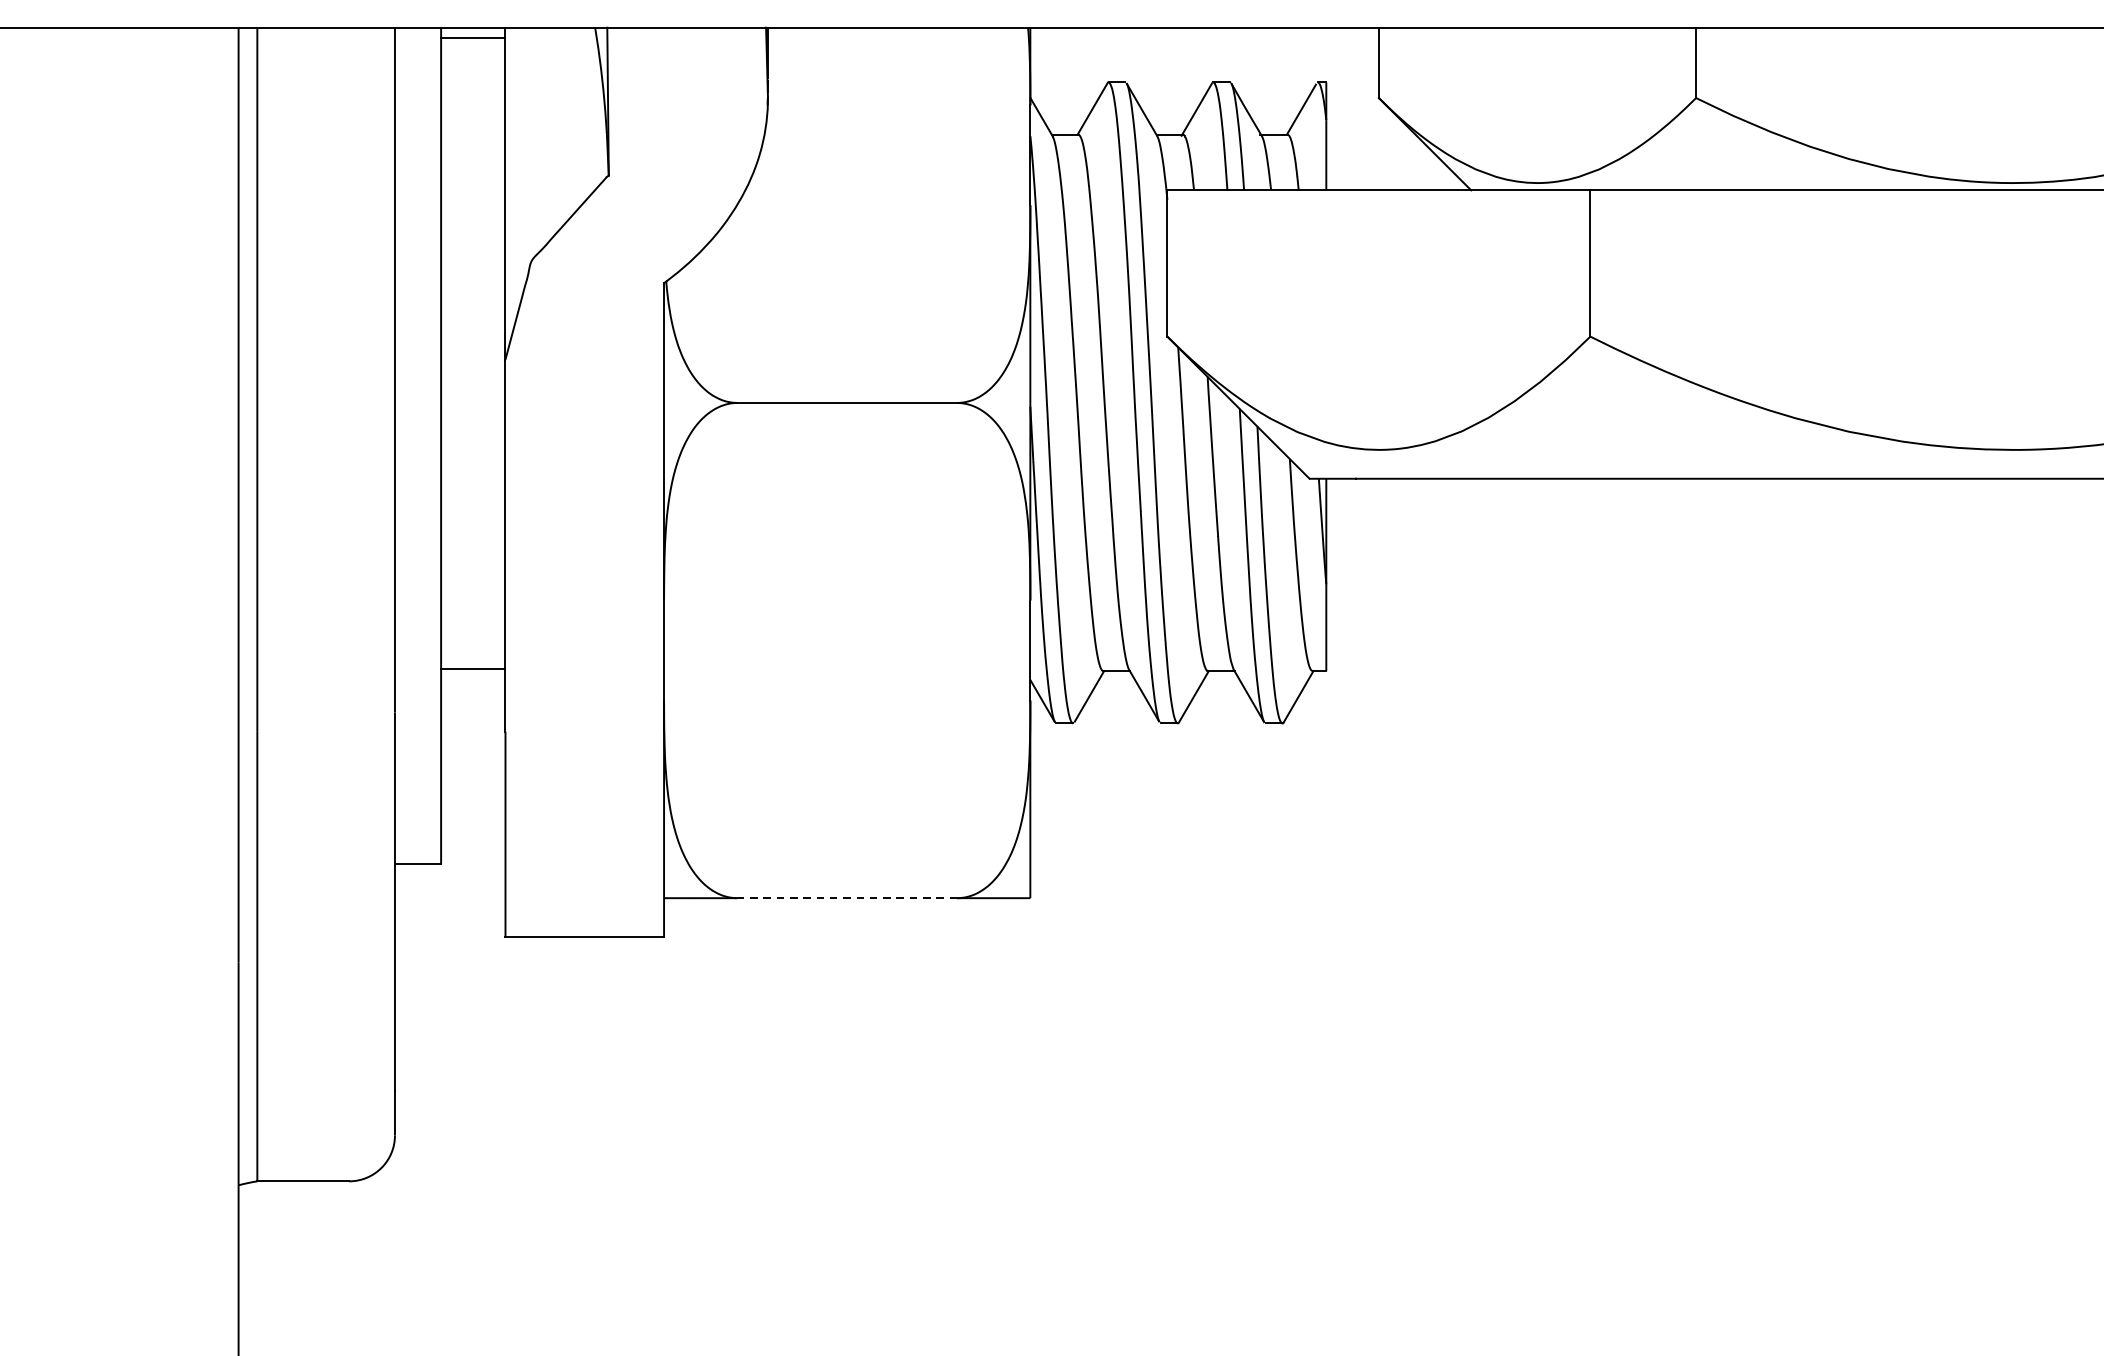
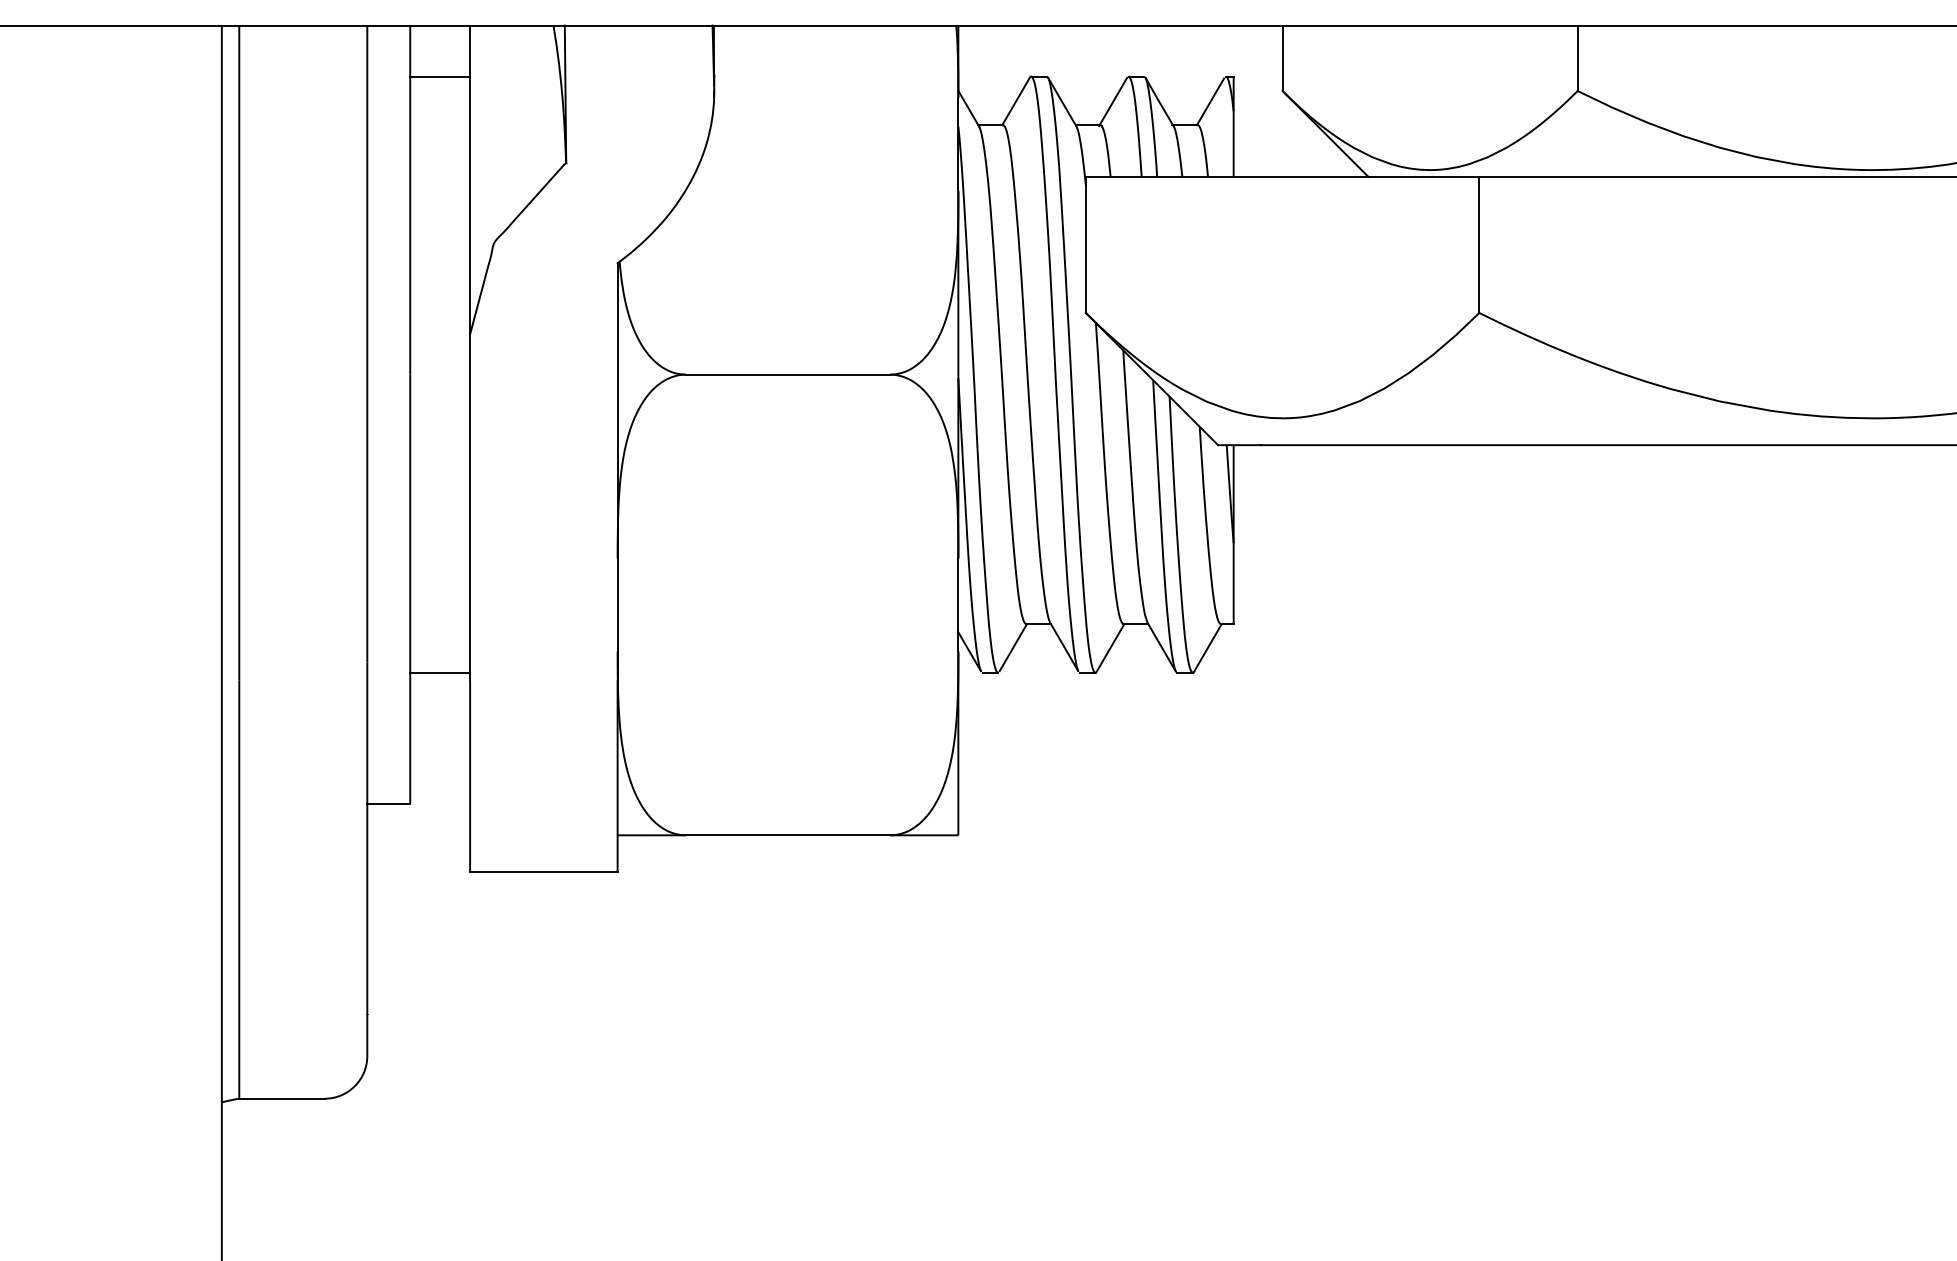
line: (473, 38) -> (440, 76), moved
line: (473, 668) -> (440, 672), moved
line: (846, 898) -> (787, 835), dashed -> solid

